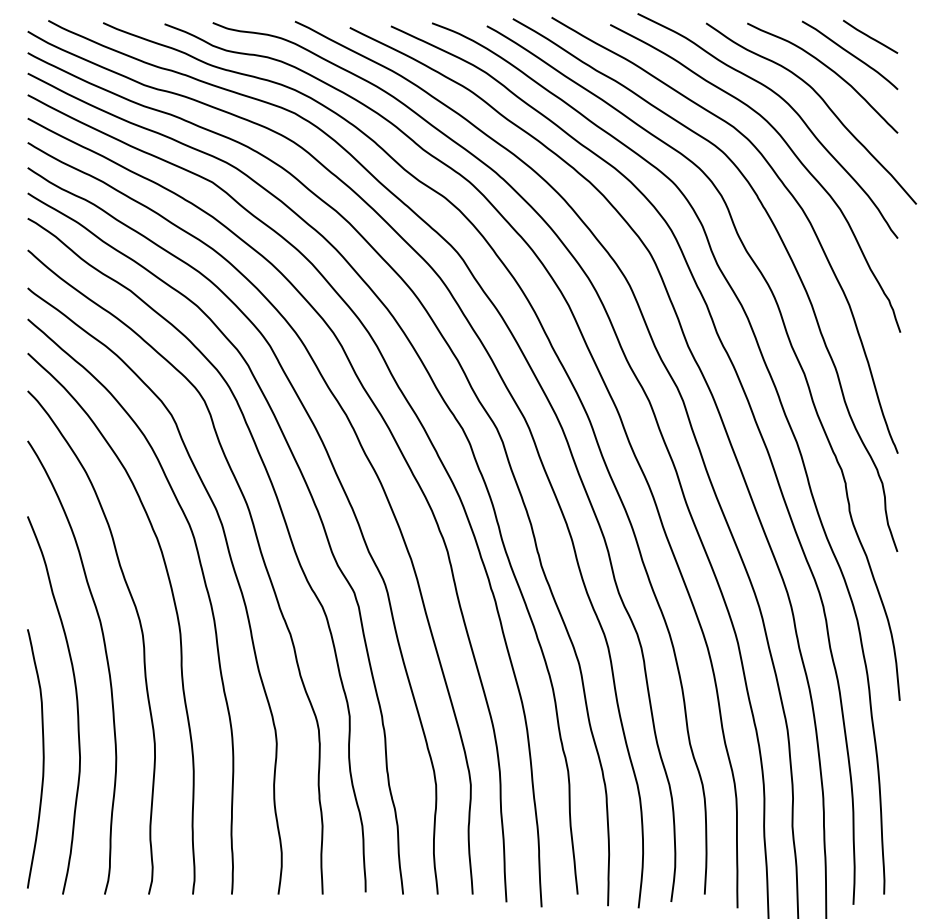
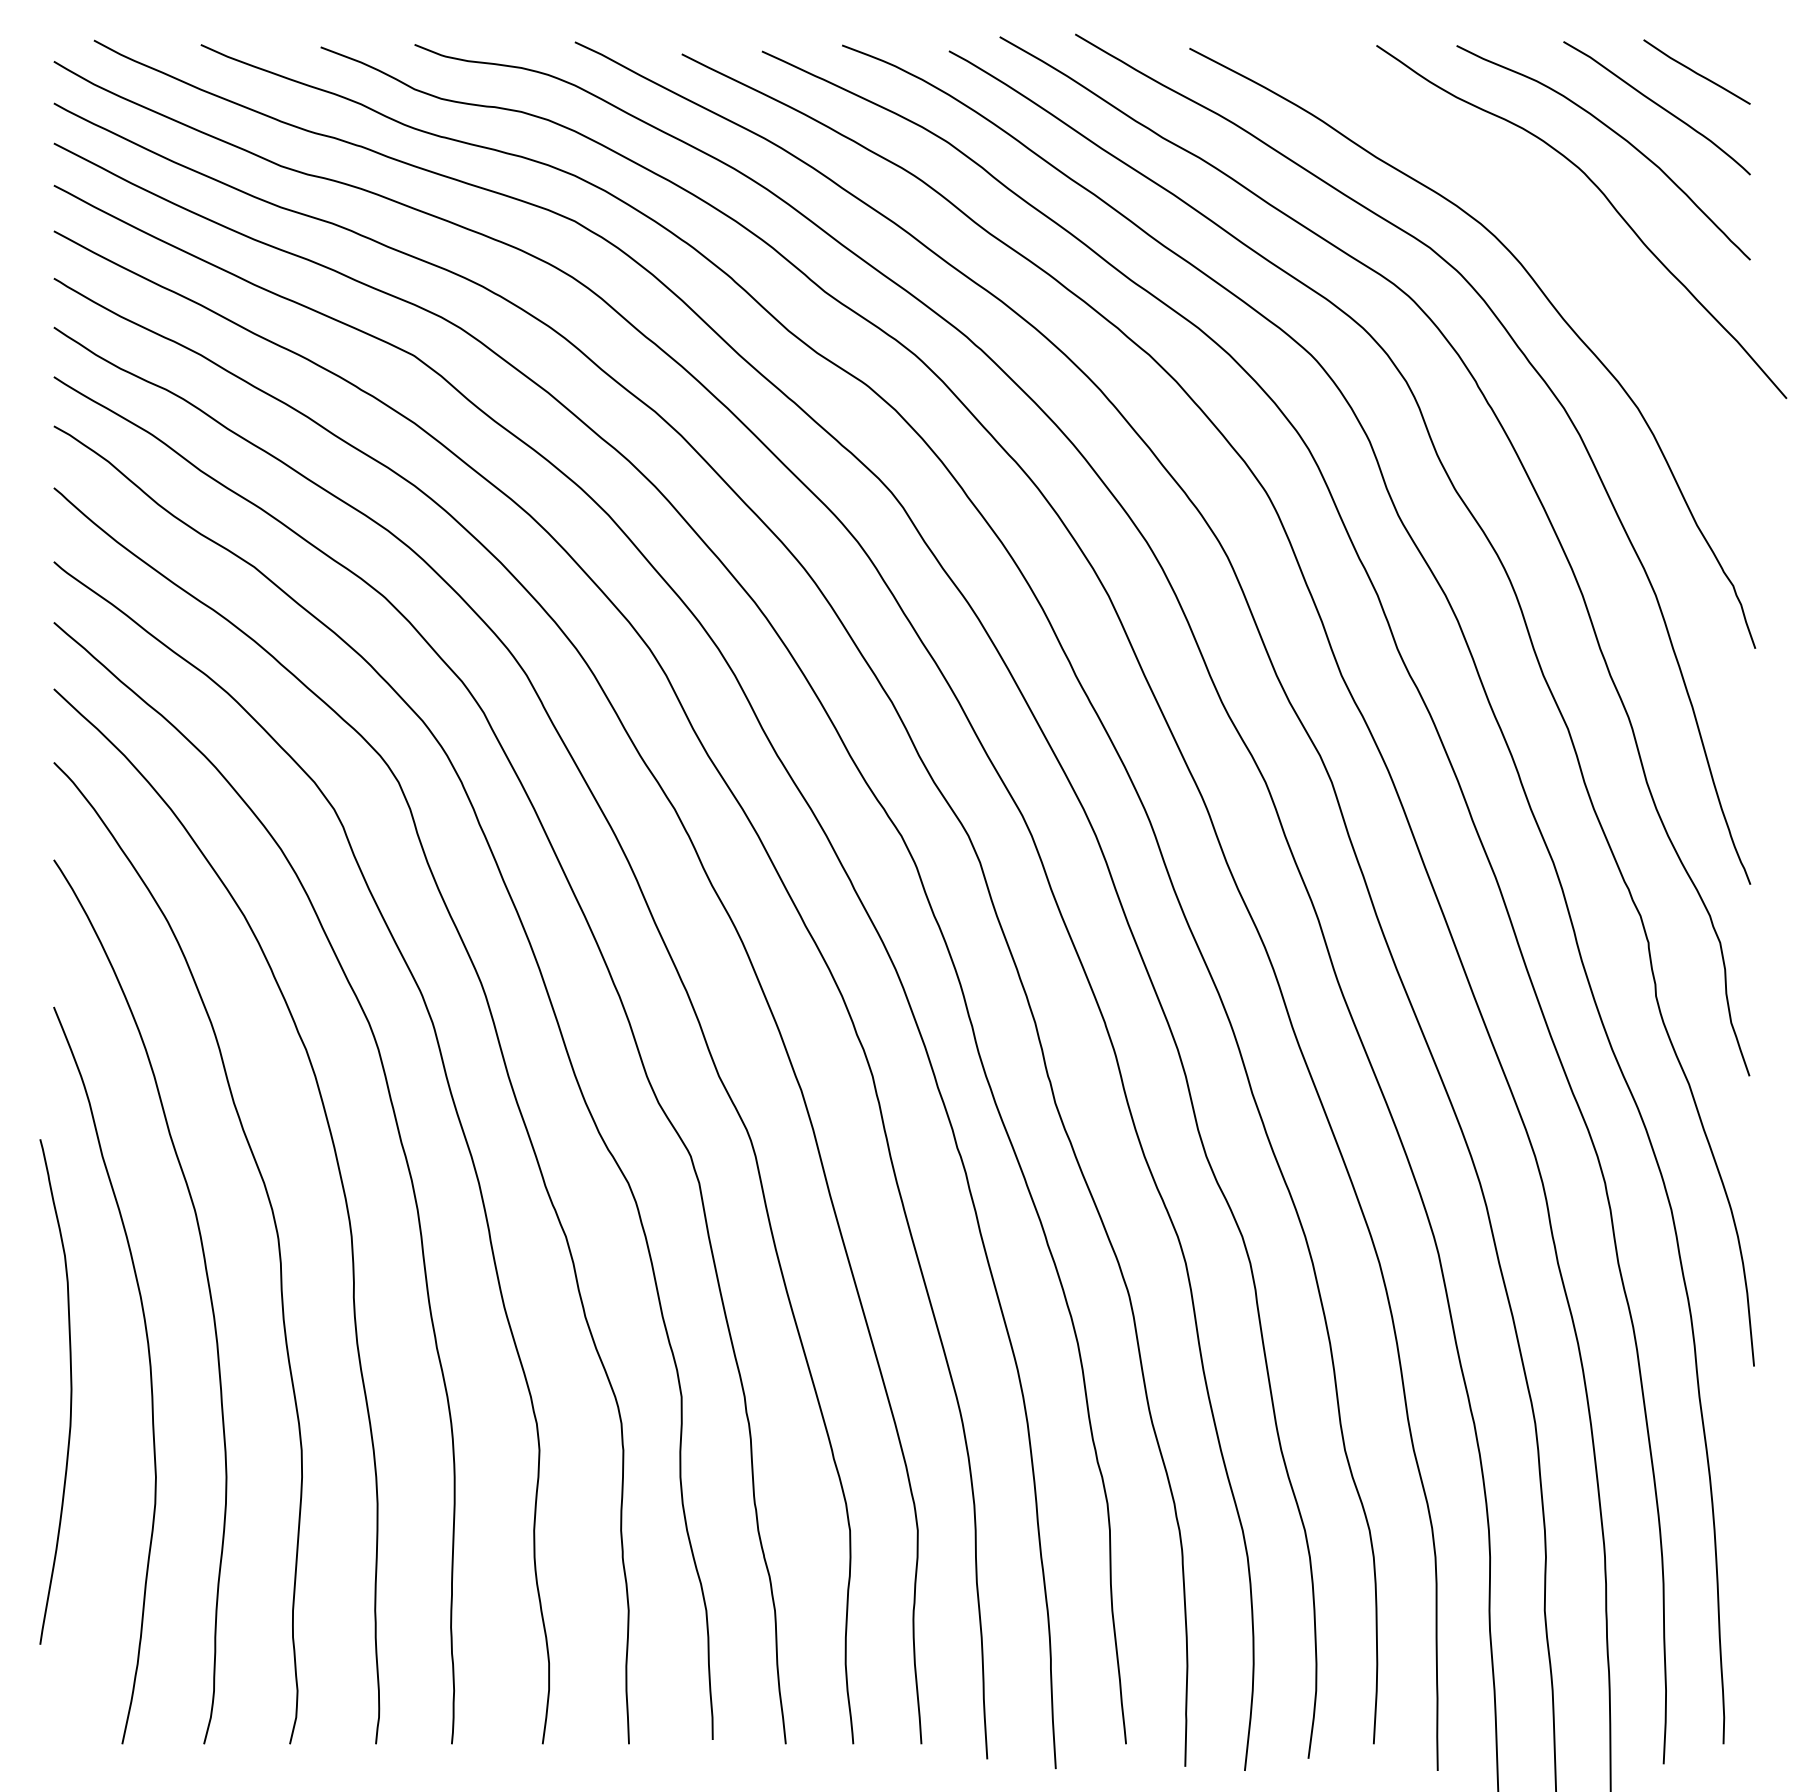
curve: (787, 104) -> (1535, 203), removed
curve: (42, 758) -> (69, 1391), moved

